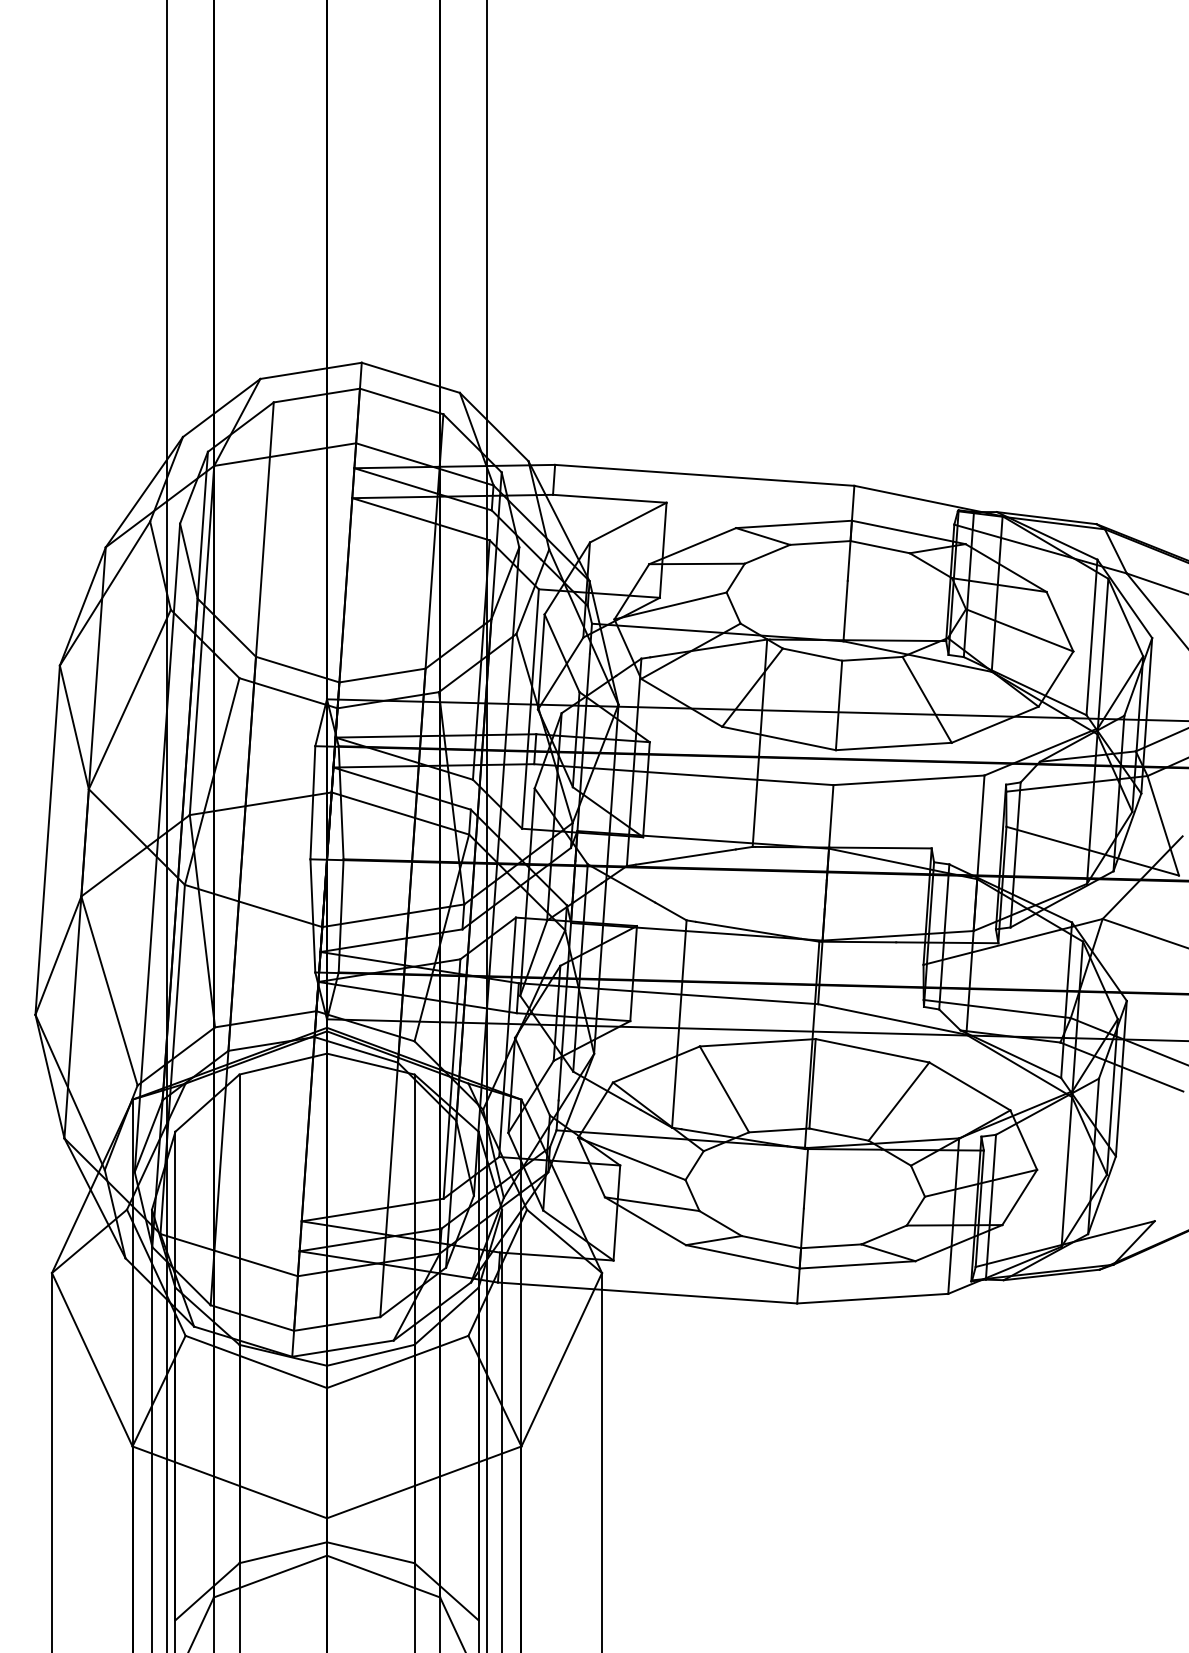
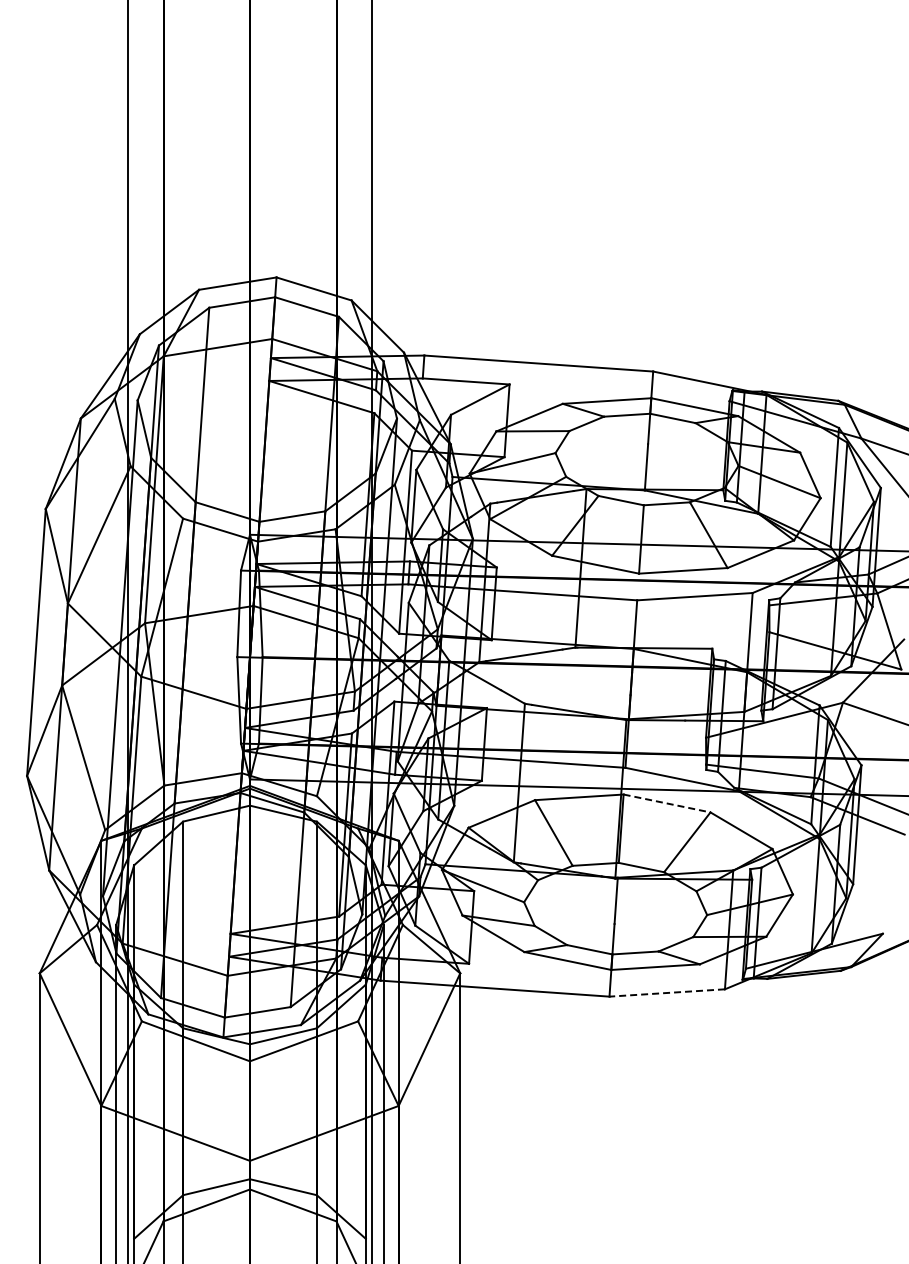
line: (873, 1050) -> (667, 803), solid -> dashed
line: (873, 1298) -> (667, 992), solid -> dashed

